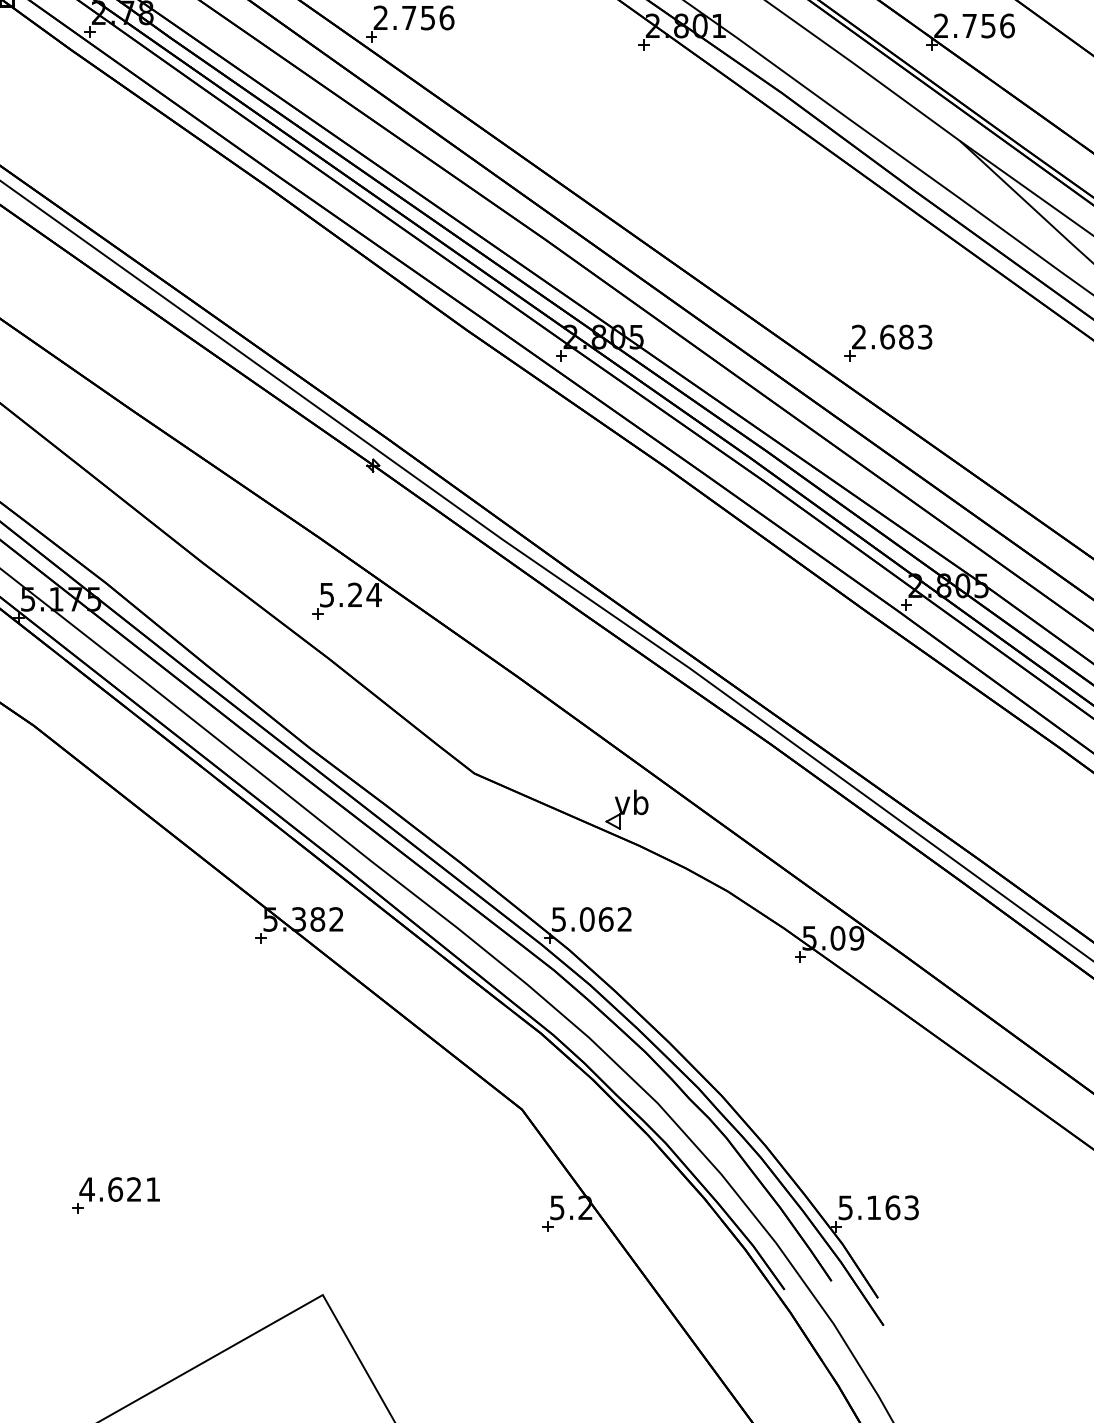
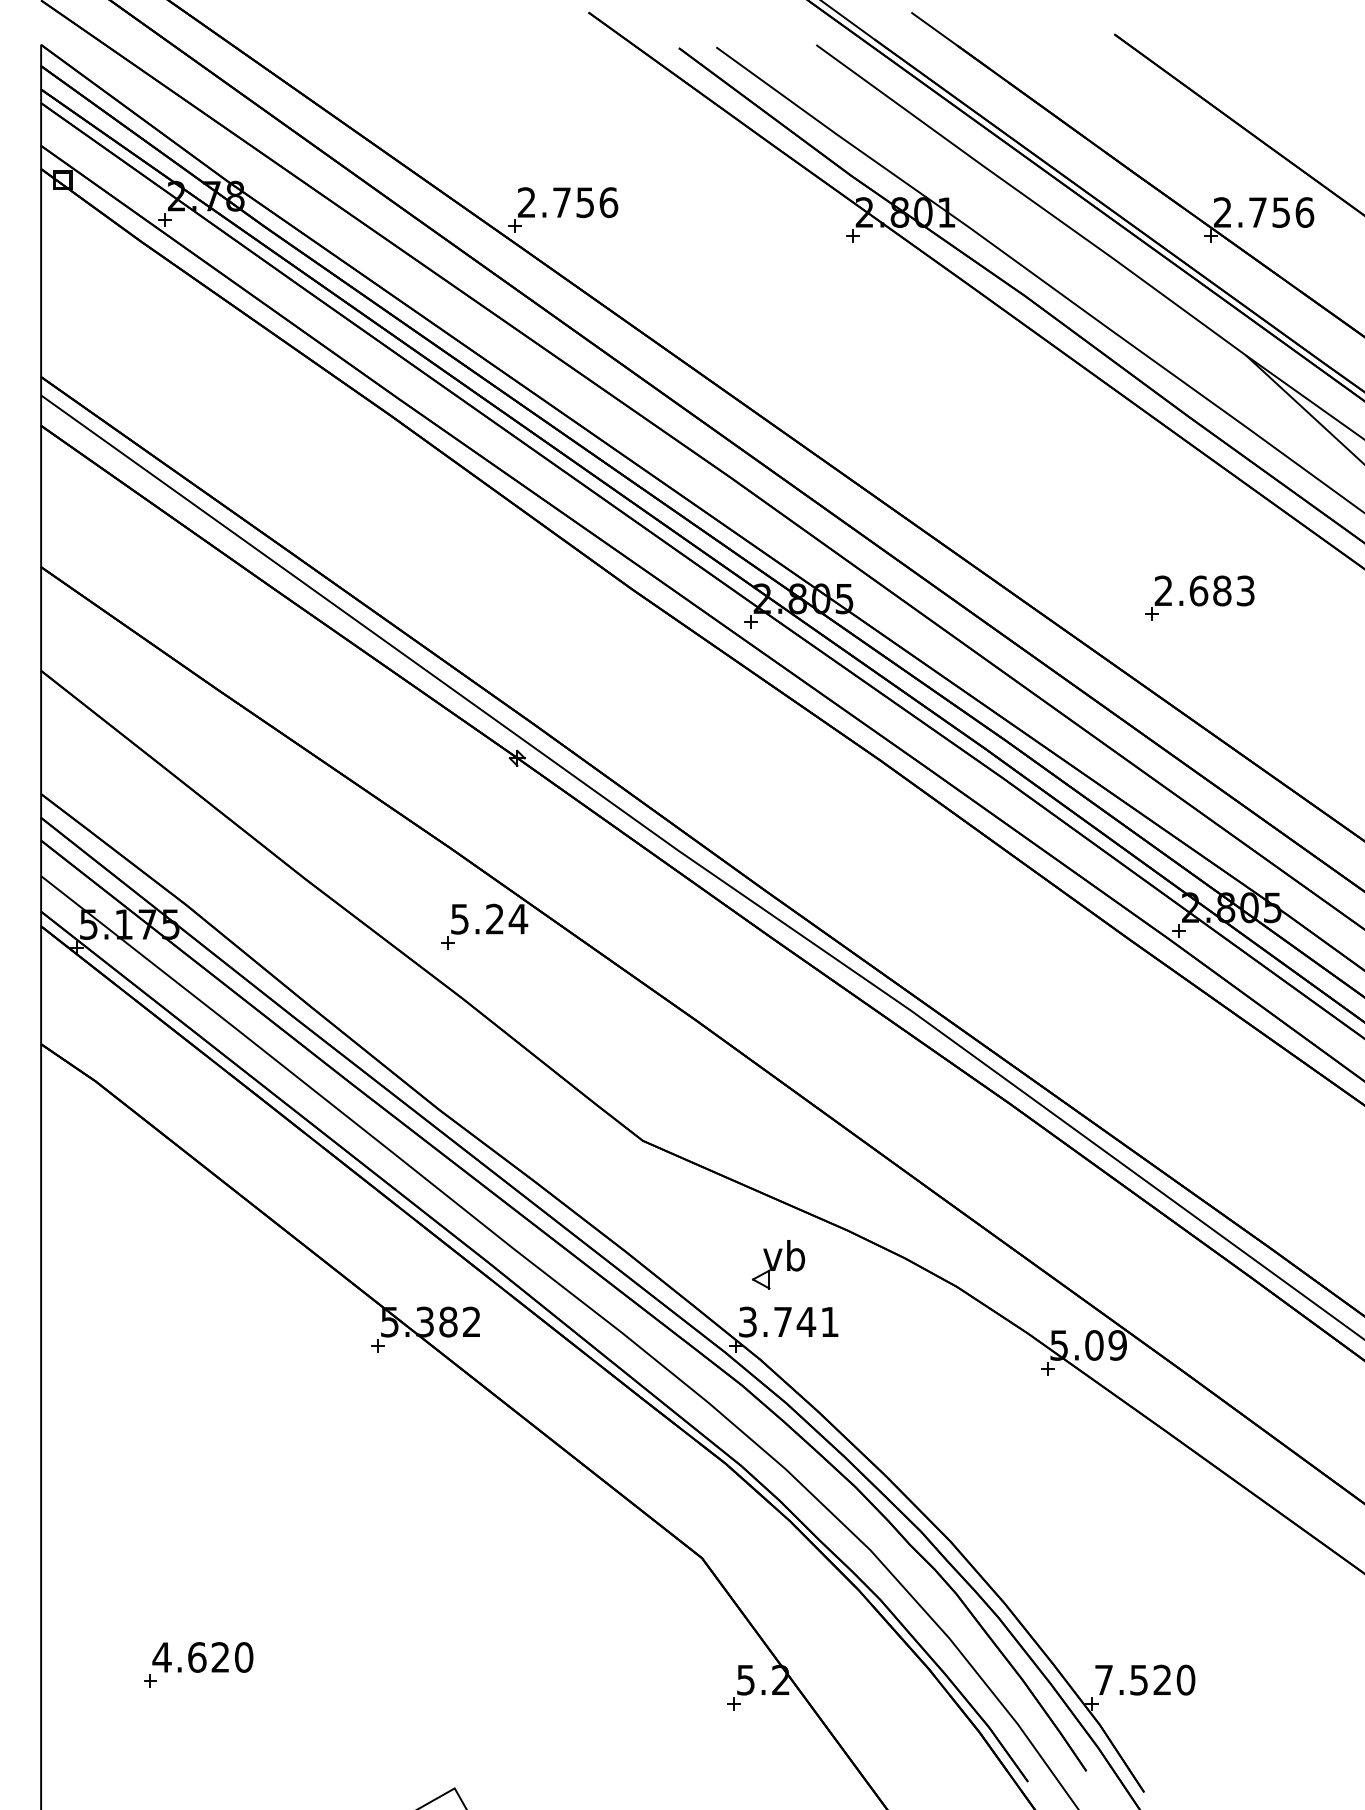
part: (887, 342) -> (1199, 597), moved
part: (627, 809) -> (778, 1264), moved
text: (591, 919) -> (788, 1321), 5.062 -> 3.741
text: (152, 1189) -> (243, 1657), 4.621 -> 4.620
text: (879, 1207) -> (1145, 1679), 5.163 -> 7.520

